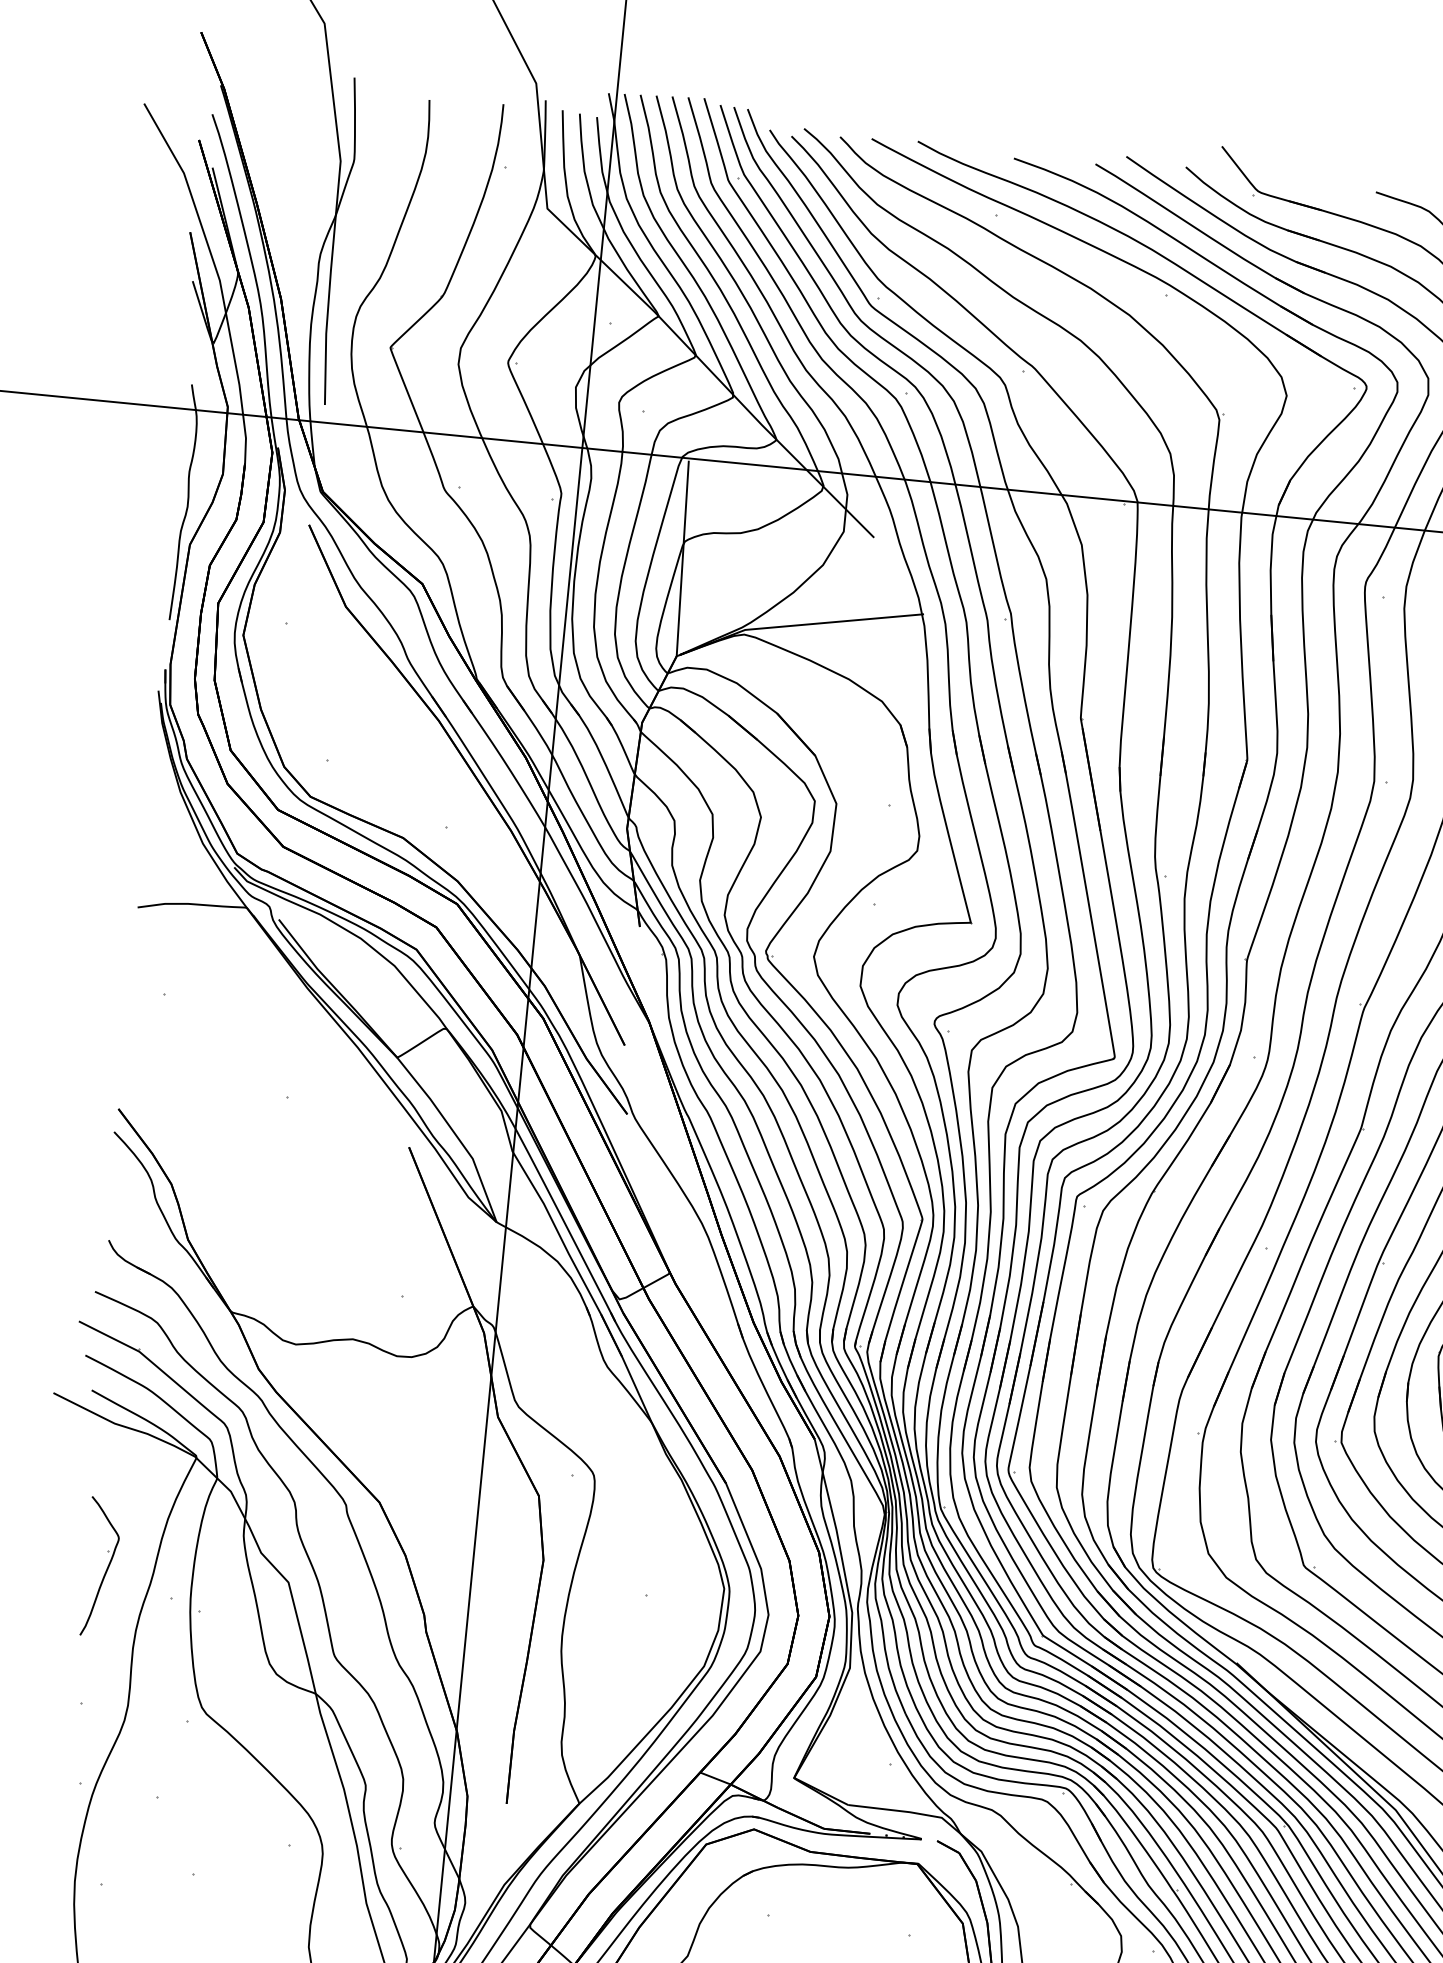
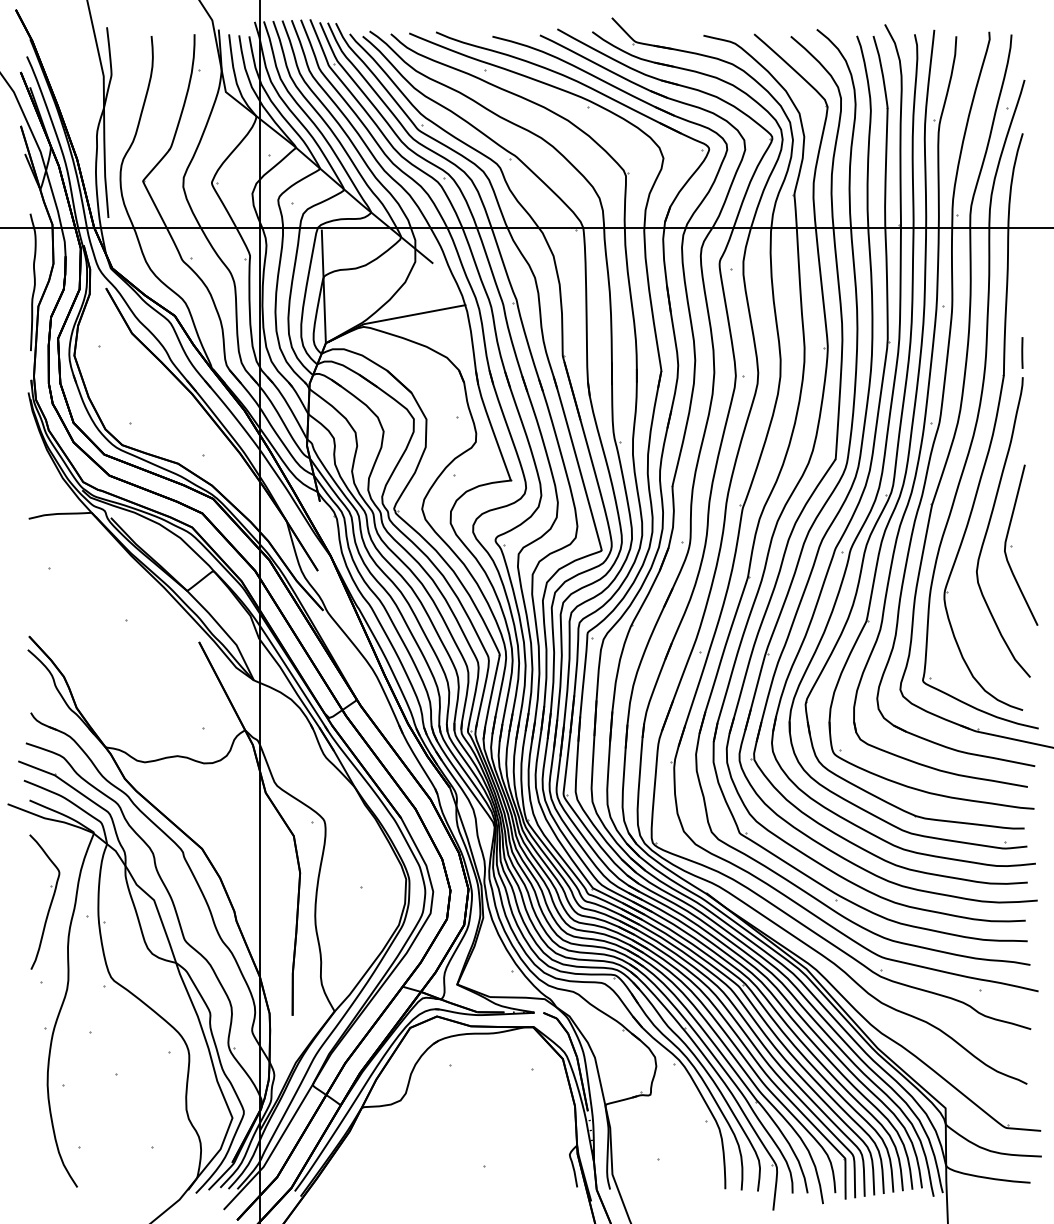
part: (100, 1566) -> (44, 901), size x1.67

